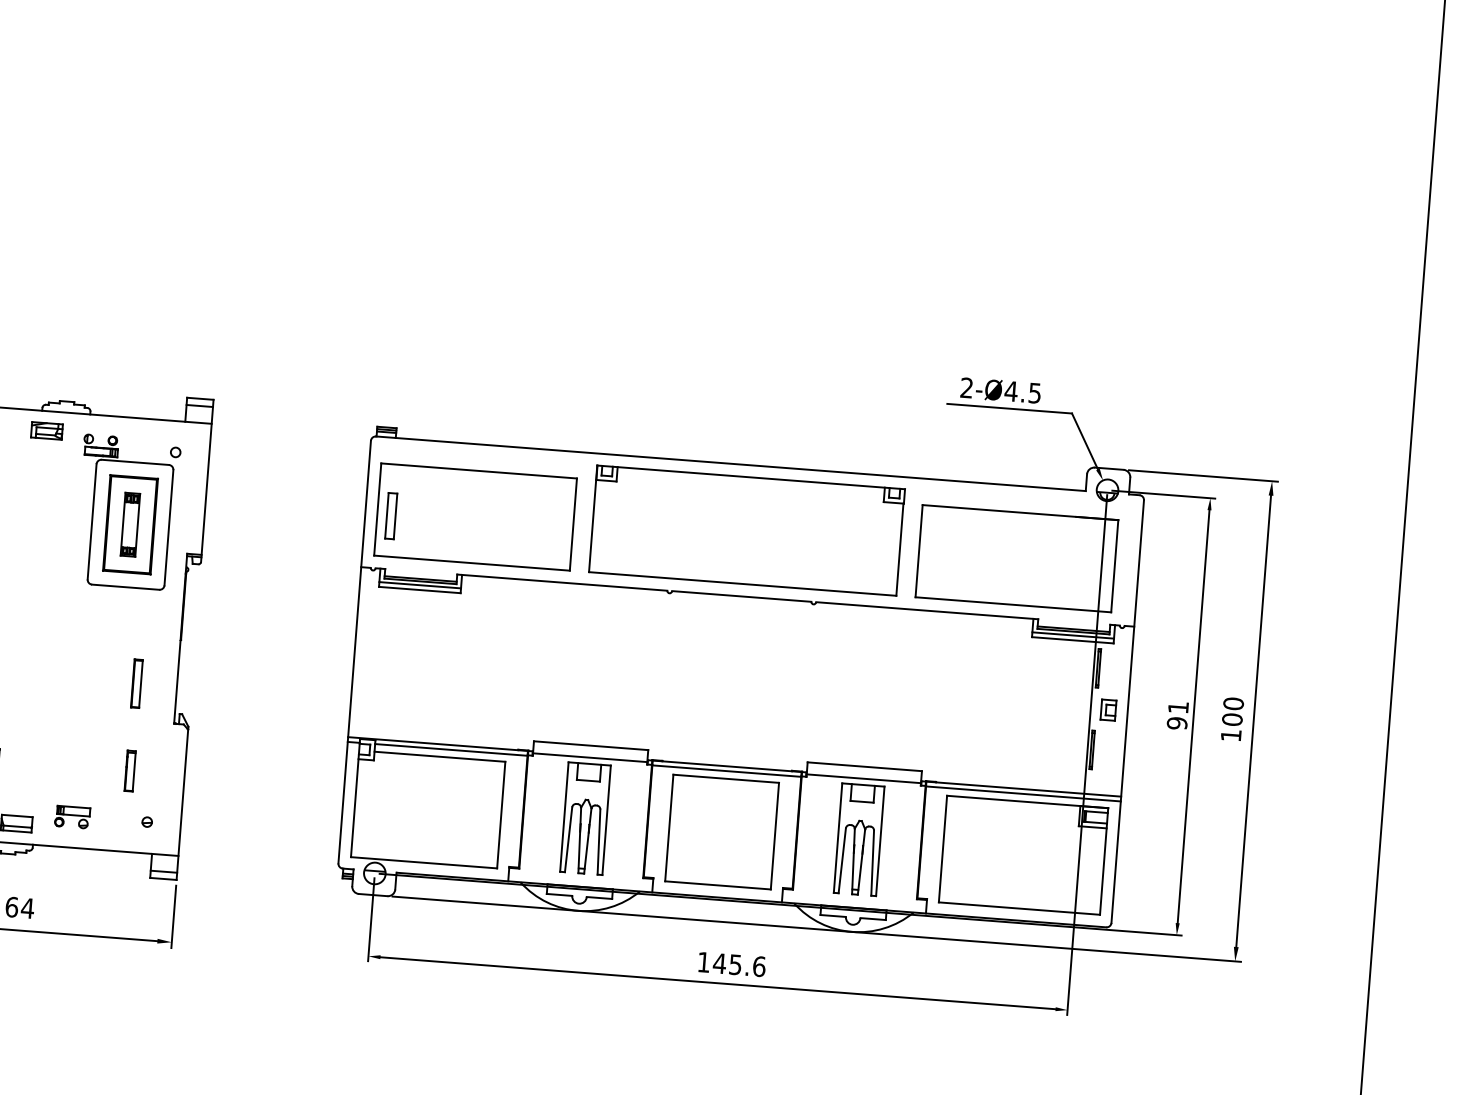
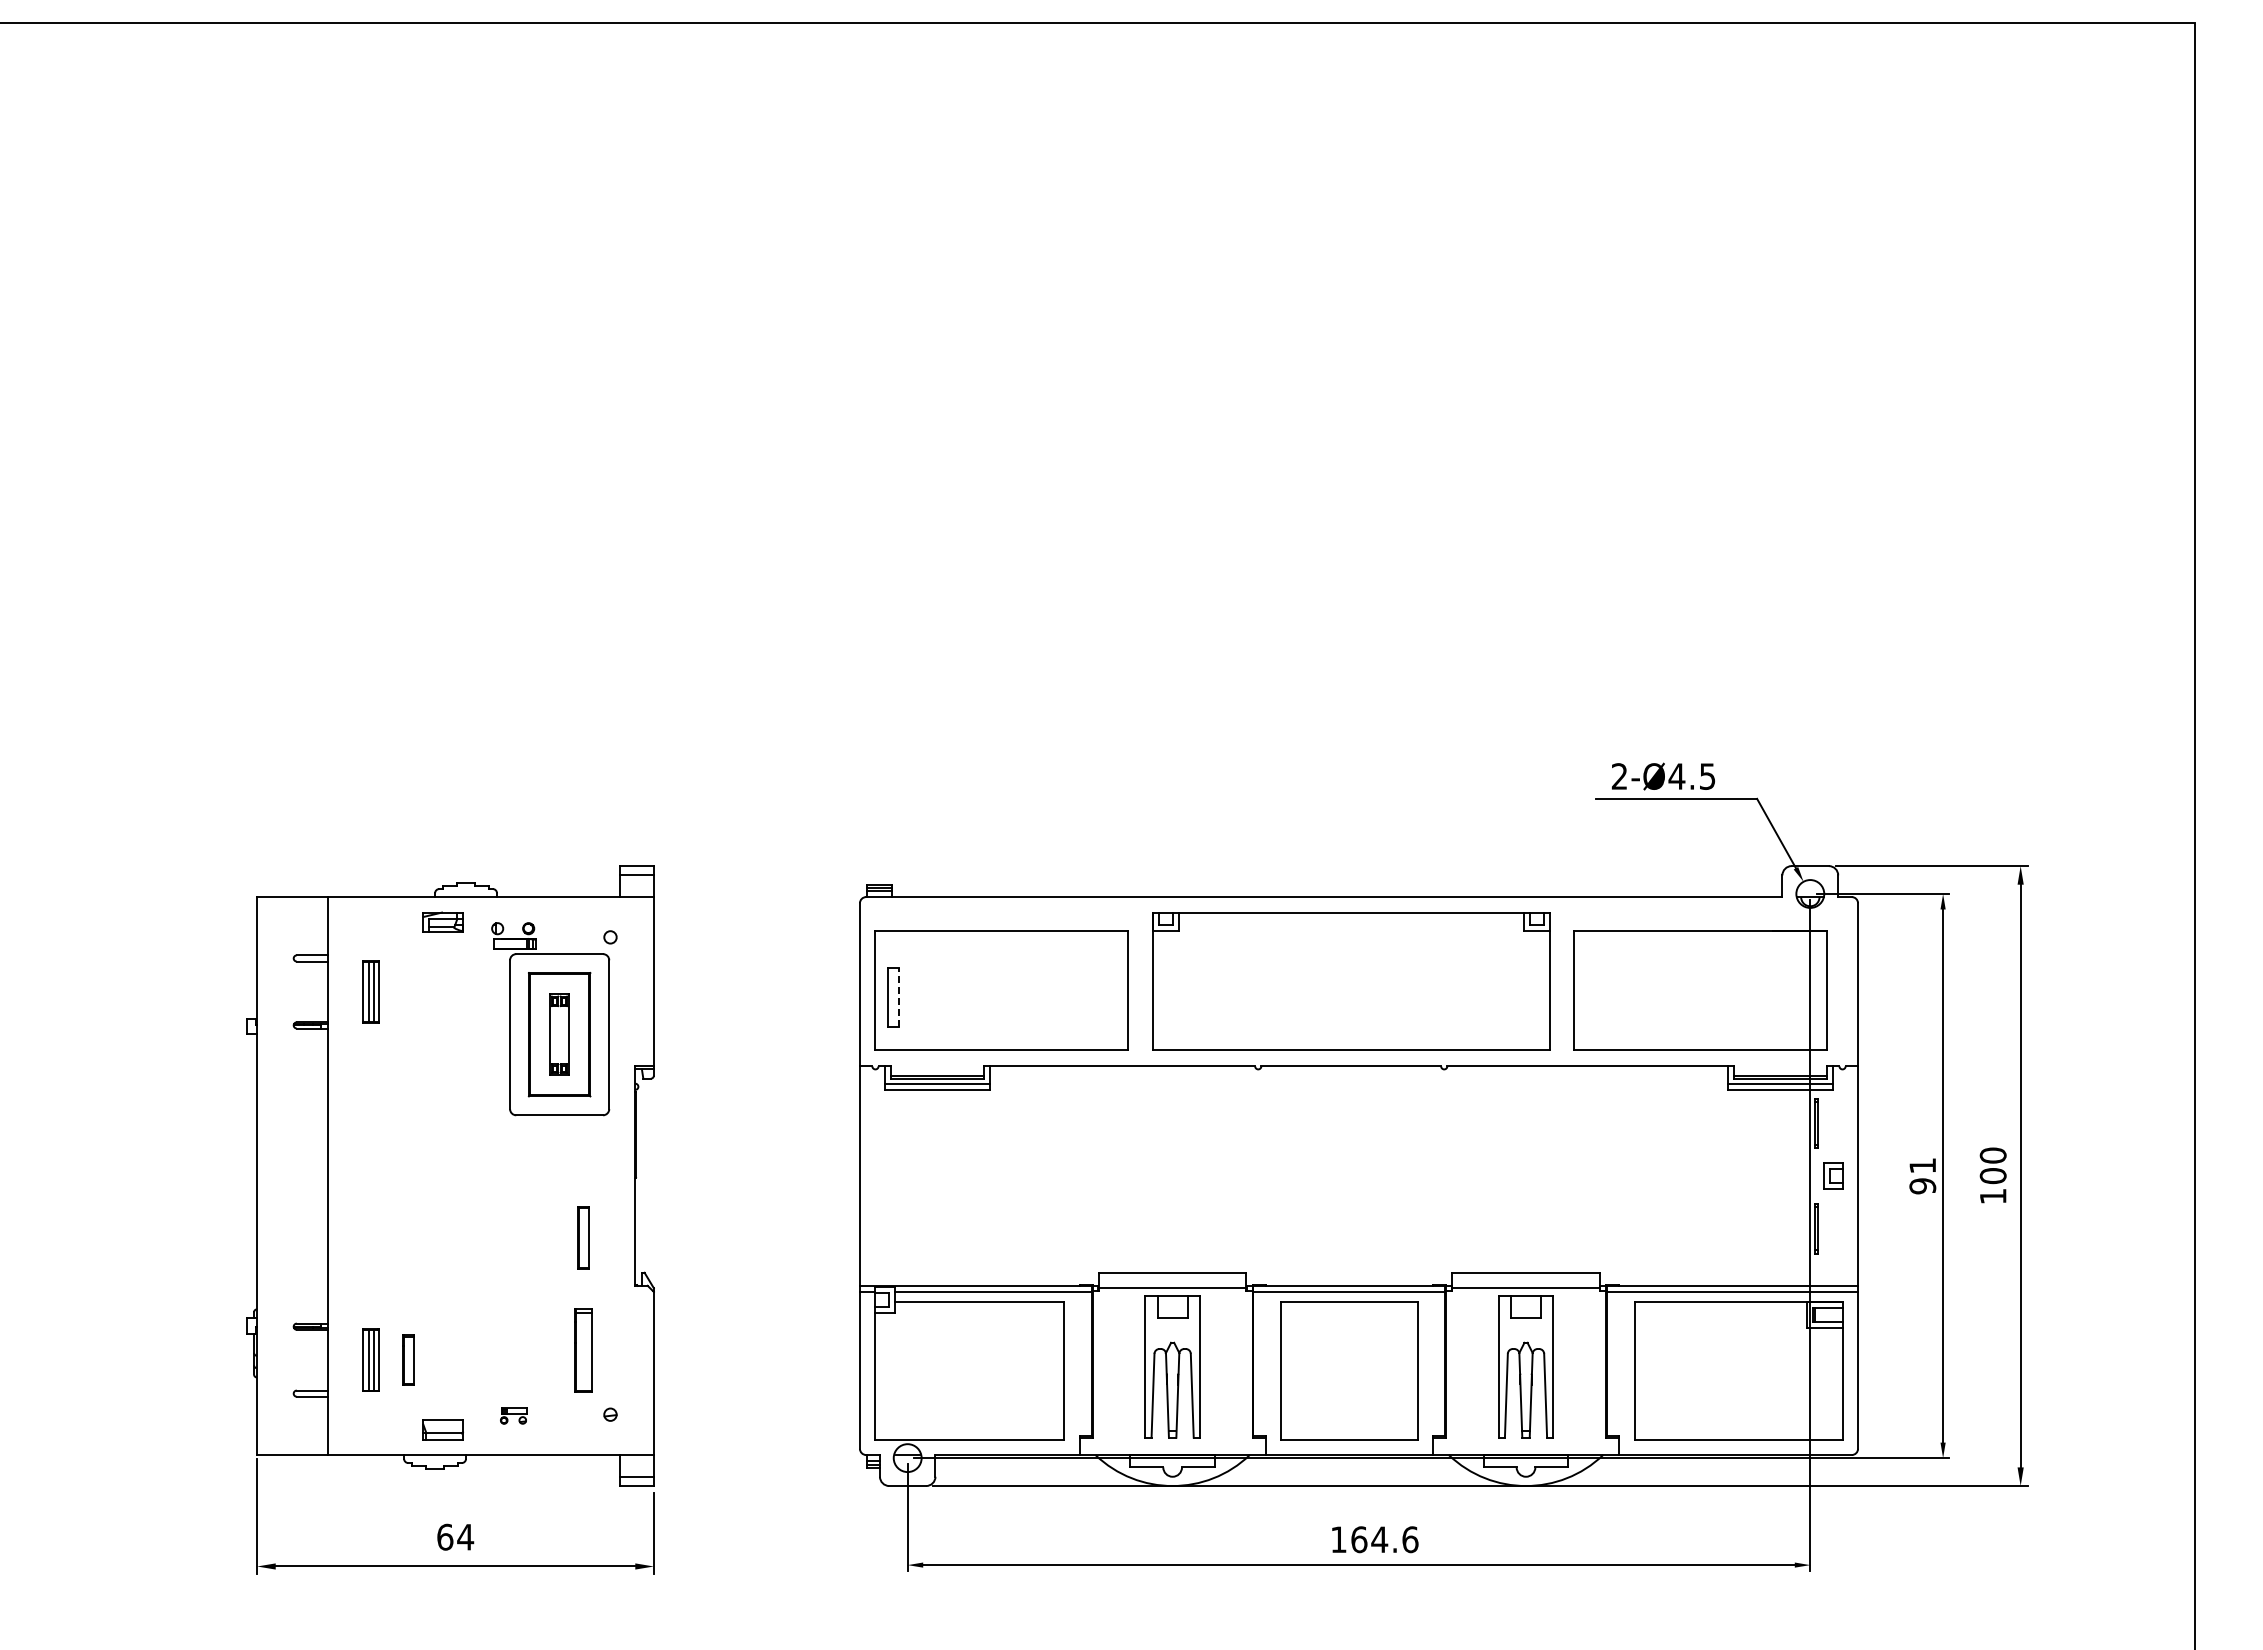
line: (395, 516) -> (899, 997), solid -> dashed
part: (130, 770) -> (583, 1350), size x1.6
part: (72, 816) -> (513, 1415), size x0.6
text: (727, 964) -> (1369, 1539), 145.6 -> 164.6

